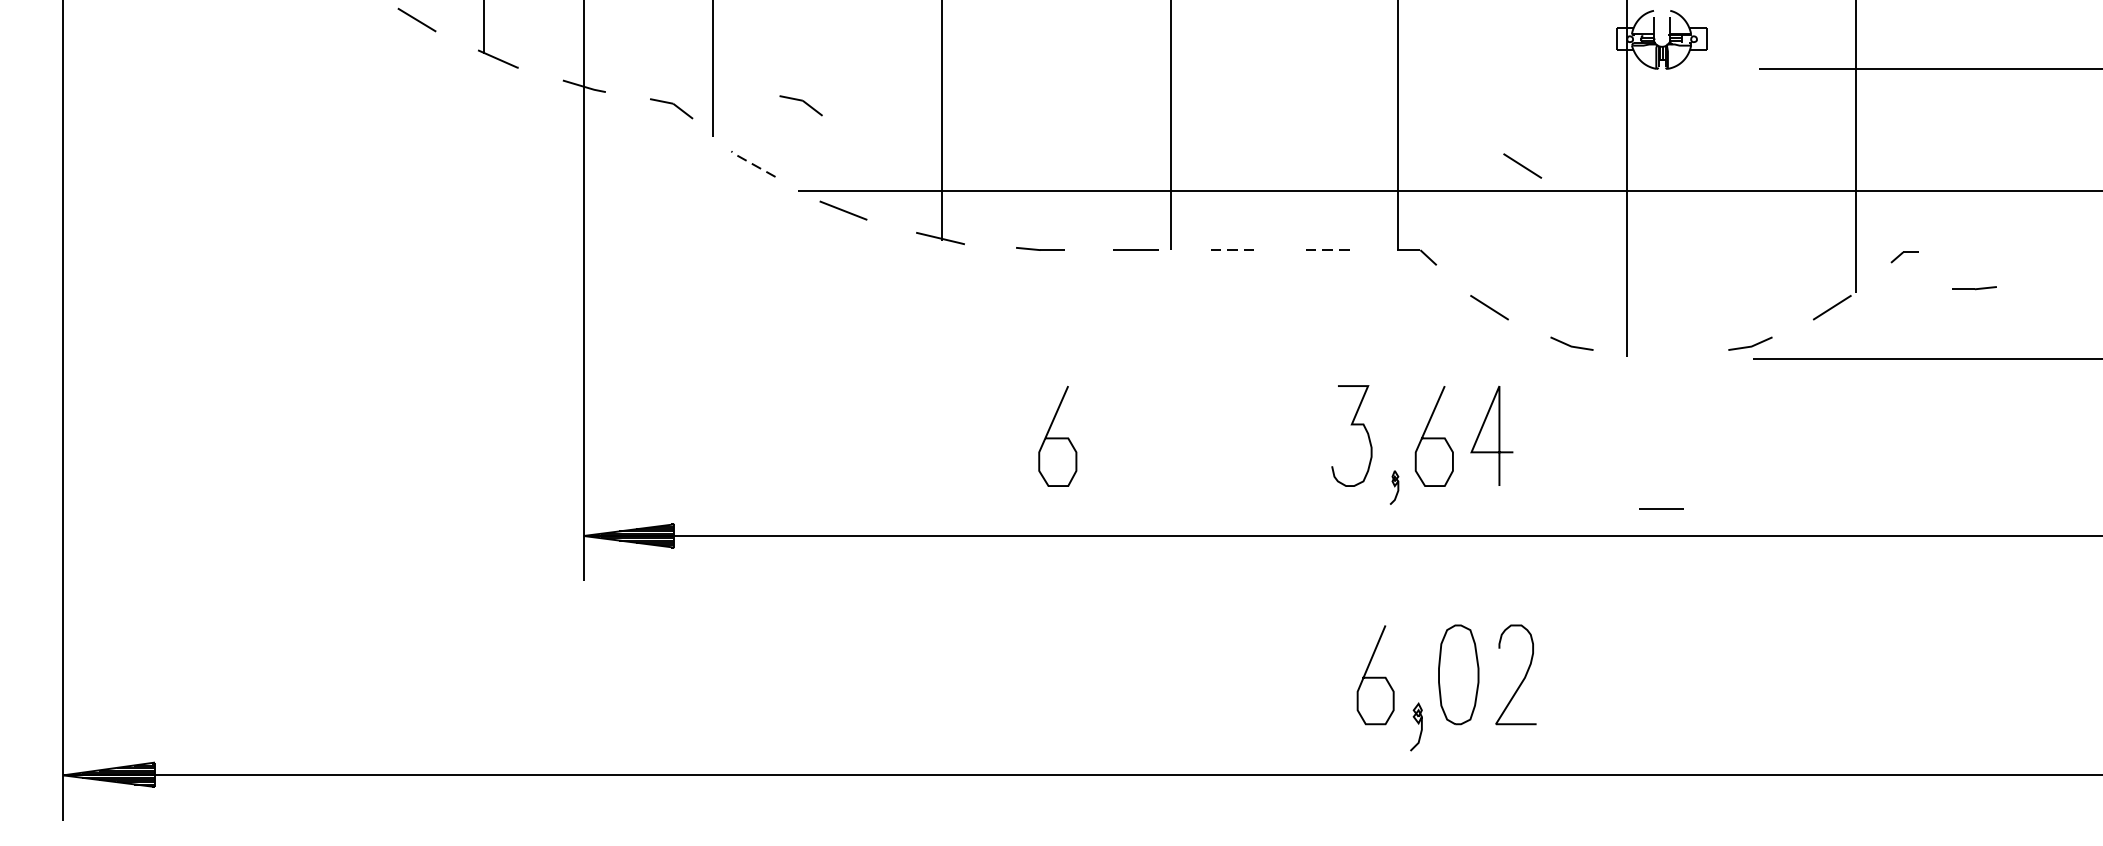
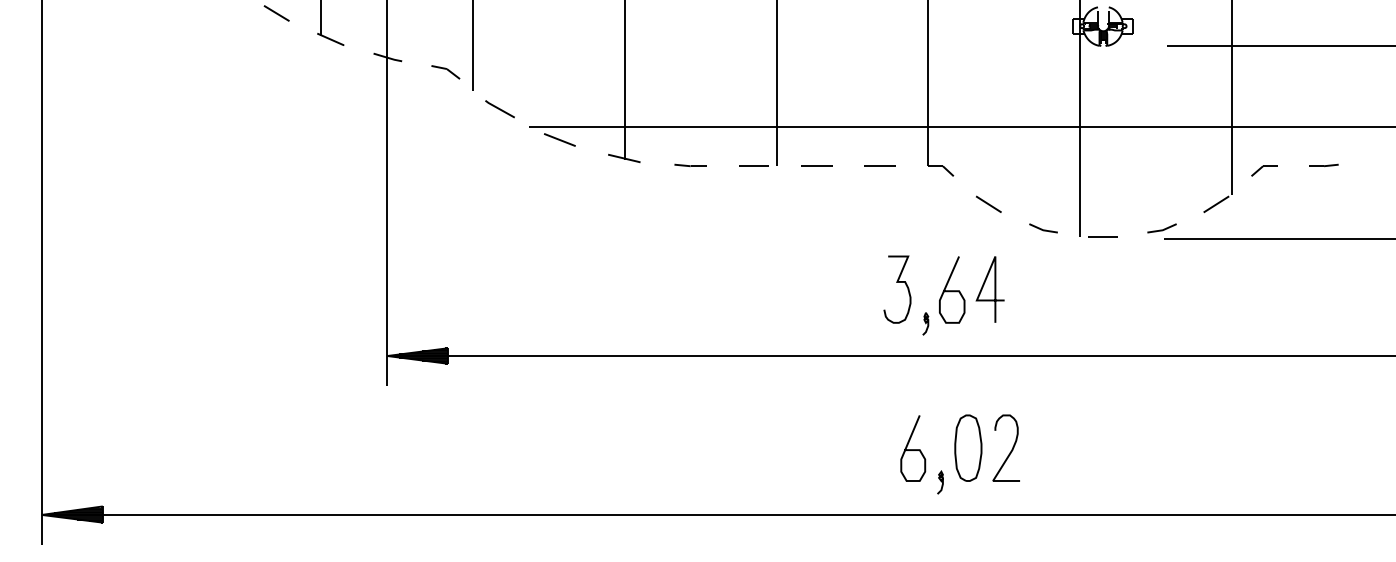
part: (800, 105) -> (531, 70), removed
line: (752, 164) -> (499, 109), dashed -> solid
line: (1522, 164) -> (1010, 109), removed
line: (1229, 250) -> (816, 166), dashed -> solid
line: (1326, 250) -> (880, 166), dashed -> solid
part: (1904, 256) -> (1264, 170), size x1.43
part: (1974, 288) -> (1323, 165), moved
curve: (1058, 437) -> (702, 290), removed
line: (1660, 508) -> (1102, 236), moved
part: (1416, 726) -> (940, 482), size x0.71

